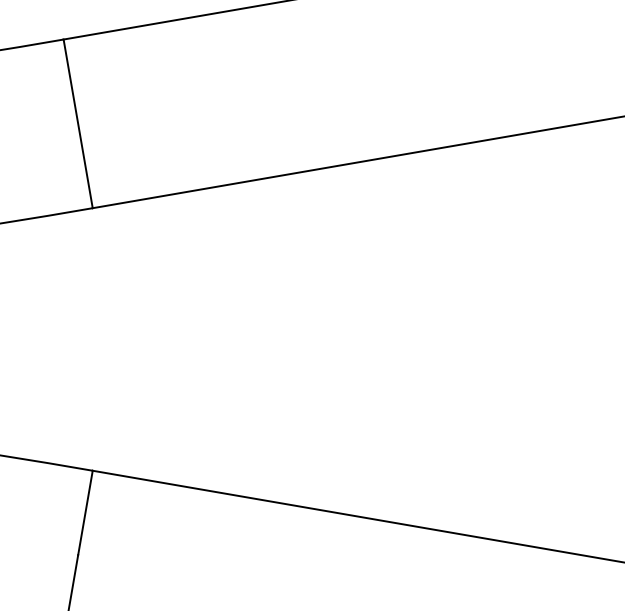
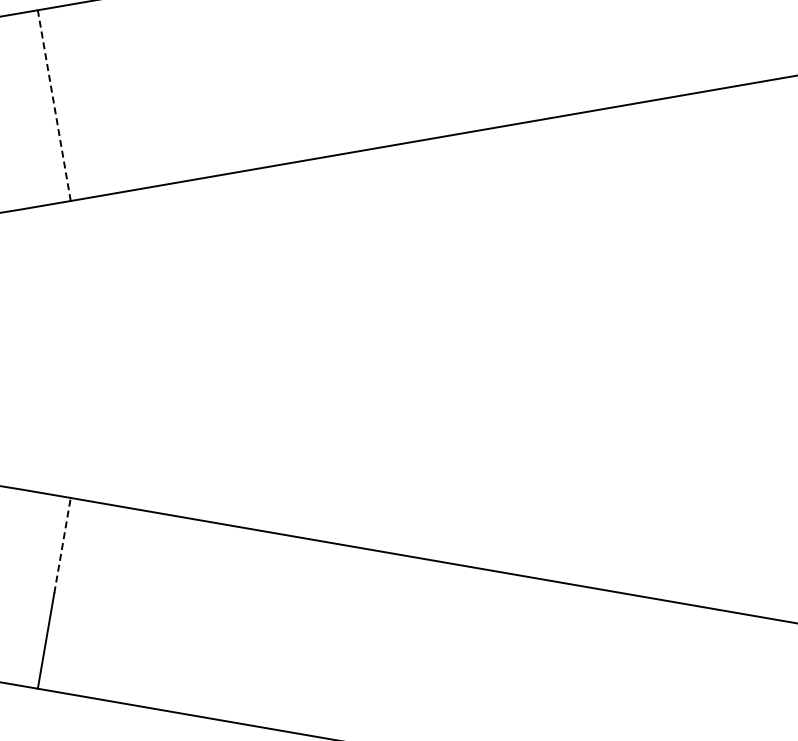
line: (78, 123) -> (54, 105), solid -> dashed
line: (85, 512) -> (62, 545), solid -> dashed

